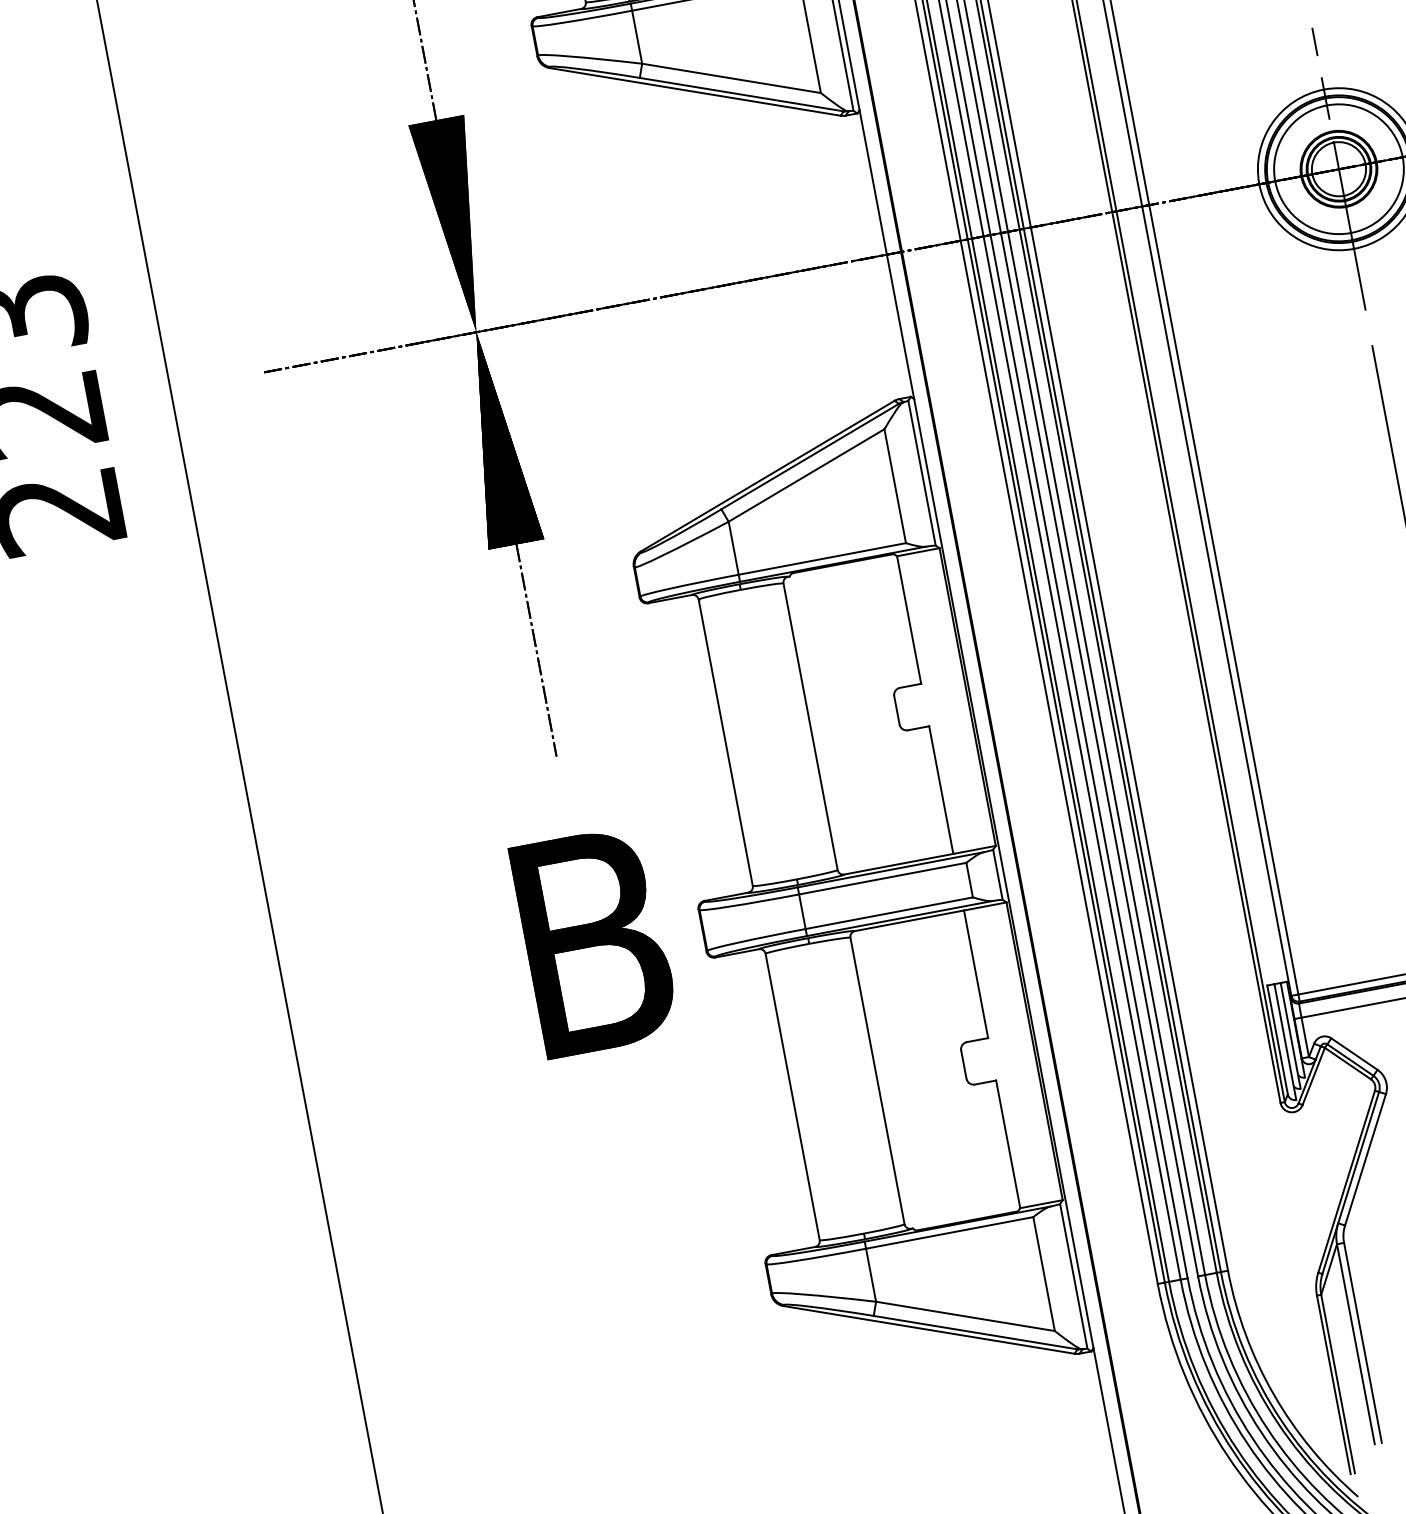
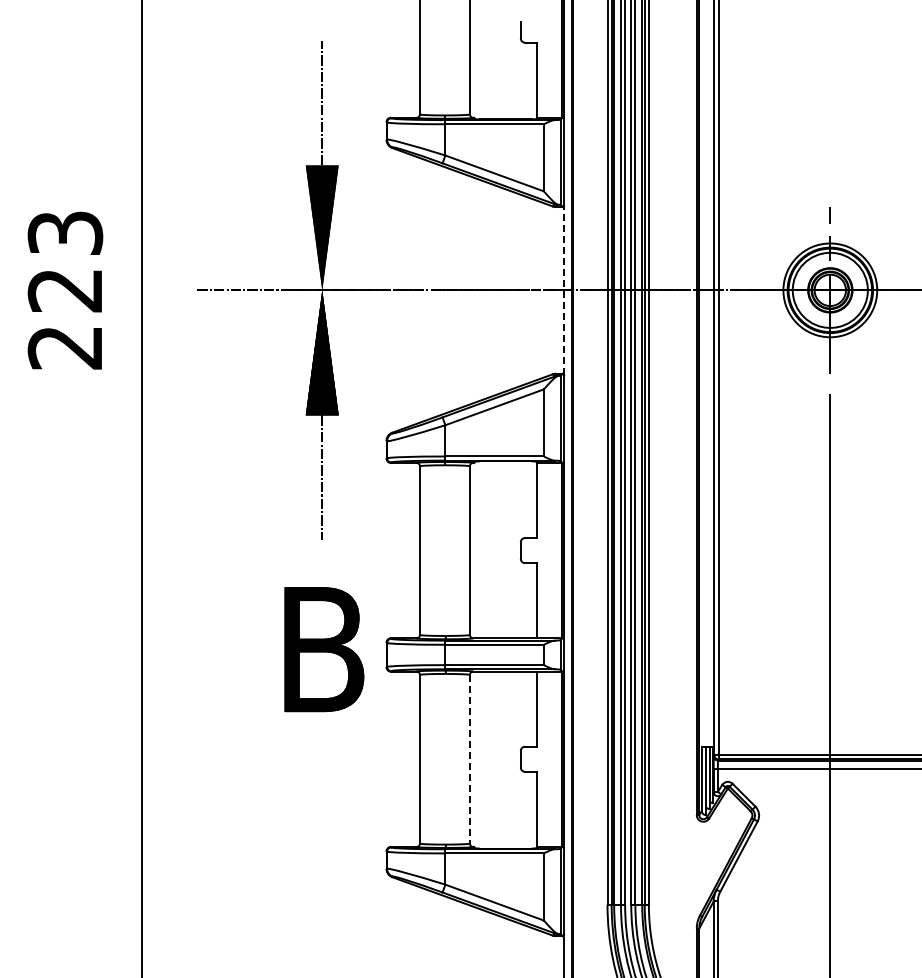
line: (887, 253) -> (564, 289), solid -> dashed
line: (876, 1081) -> (469, 759), solid -> dashed

